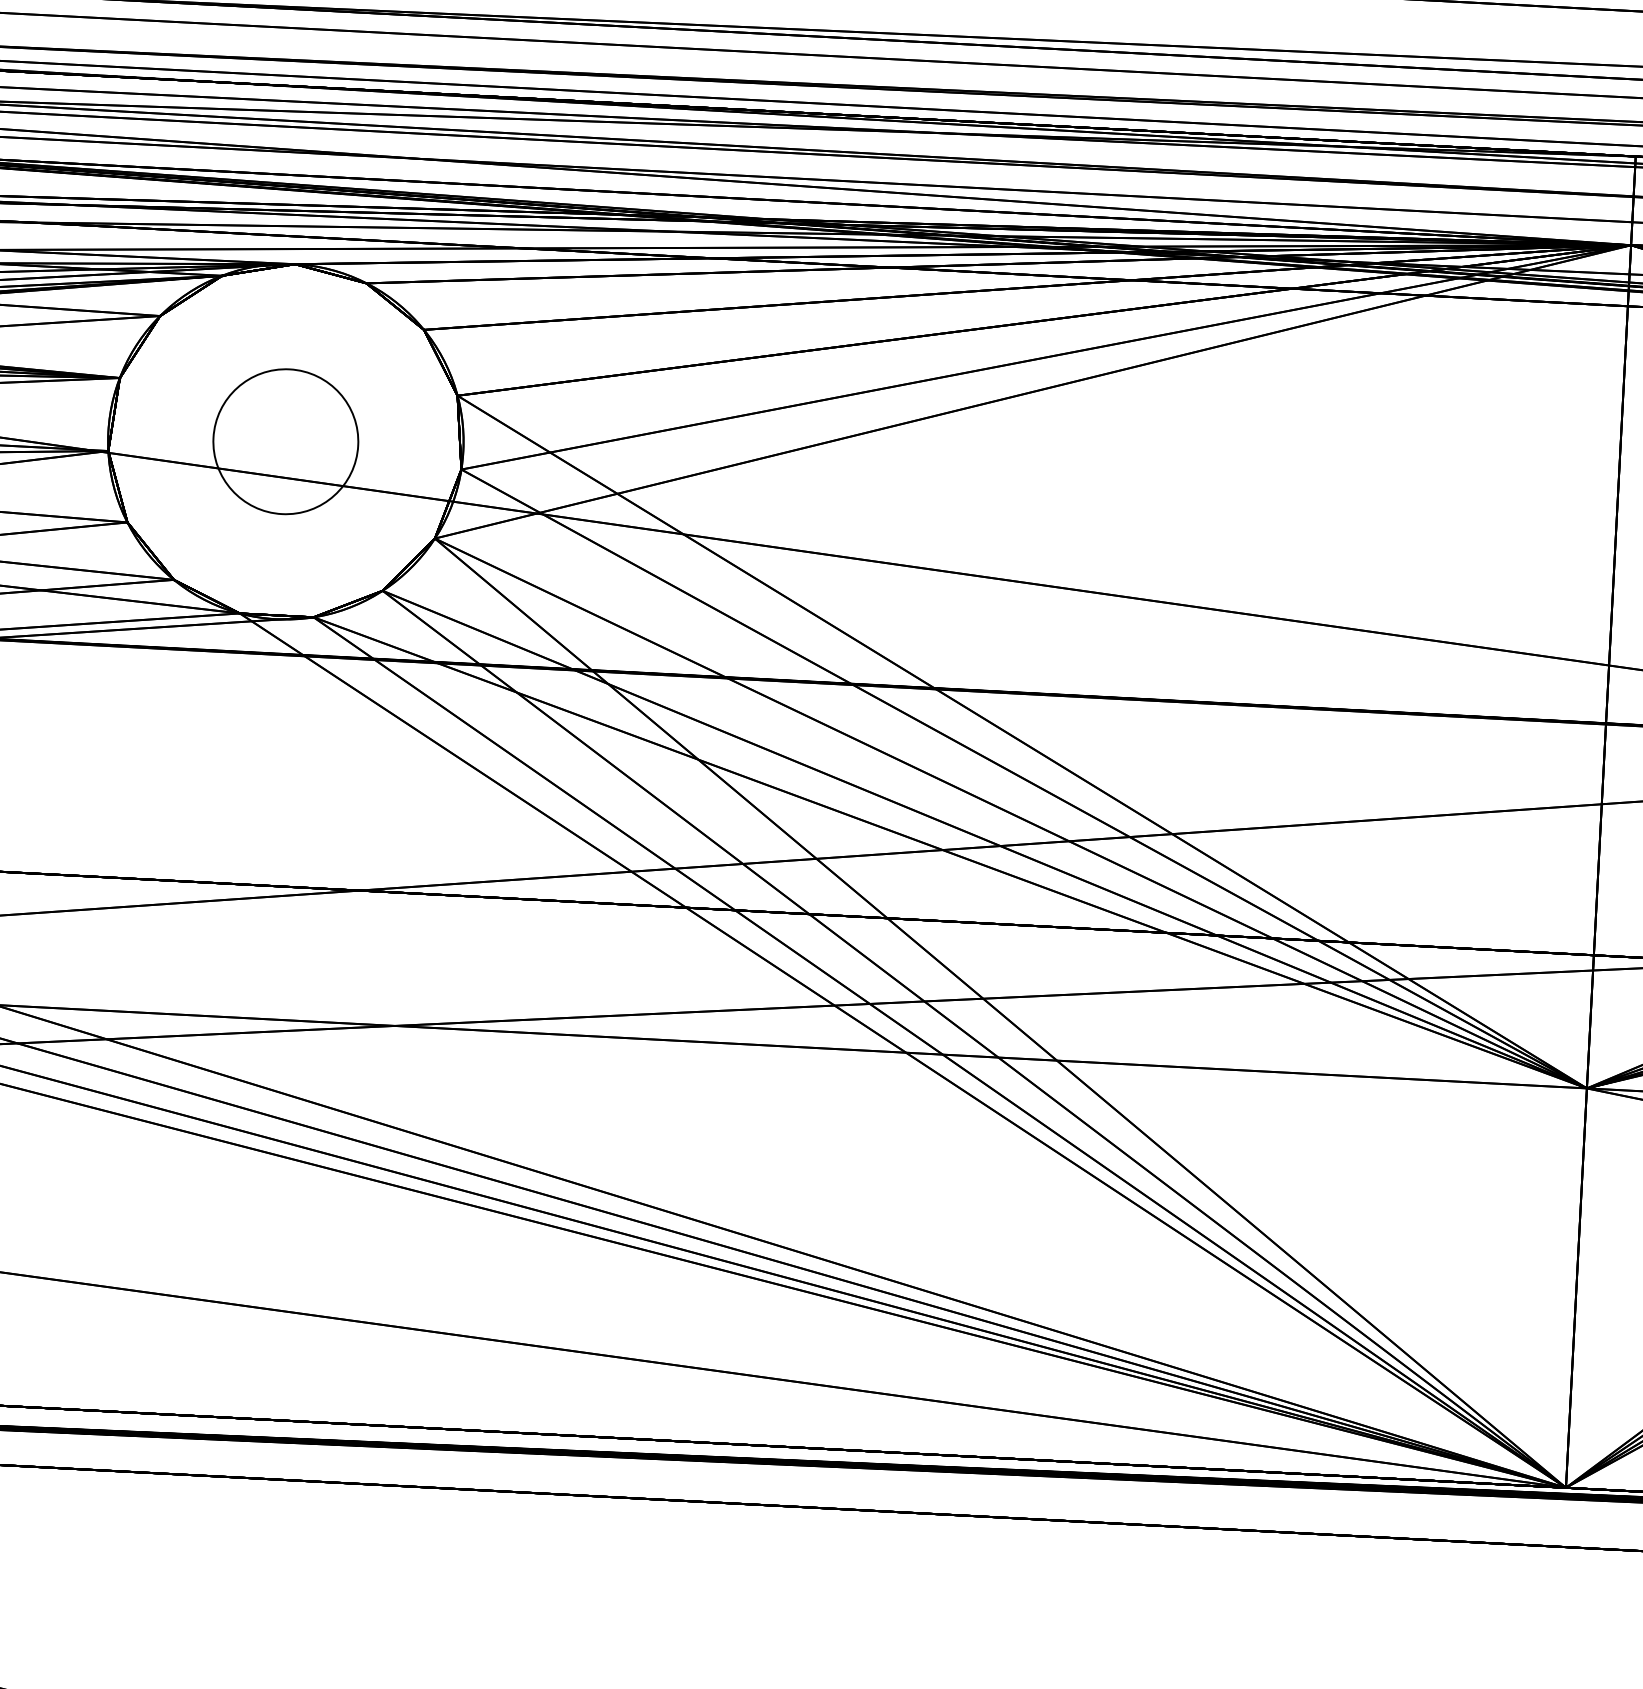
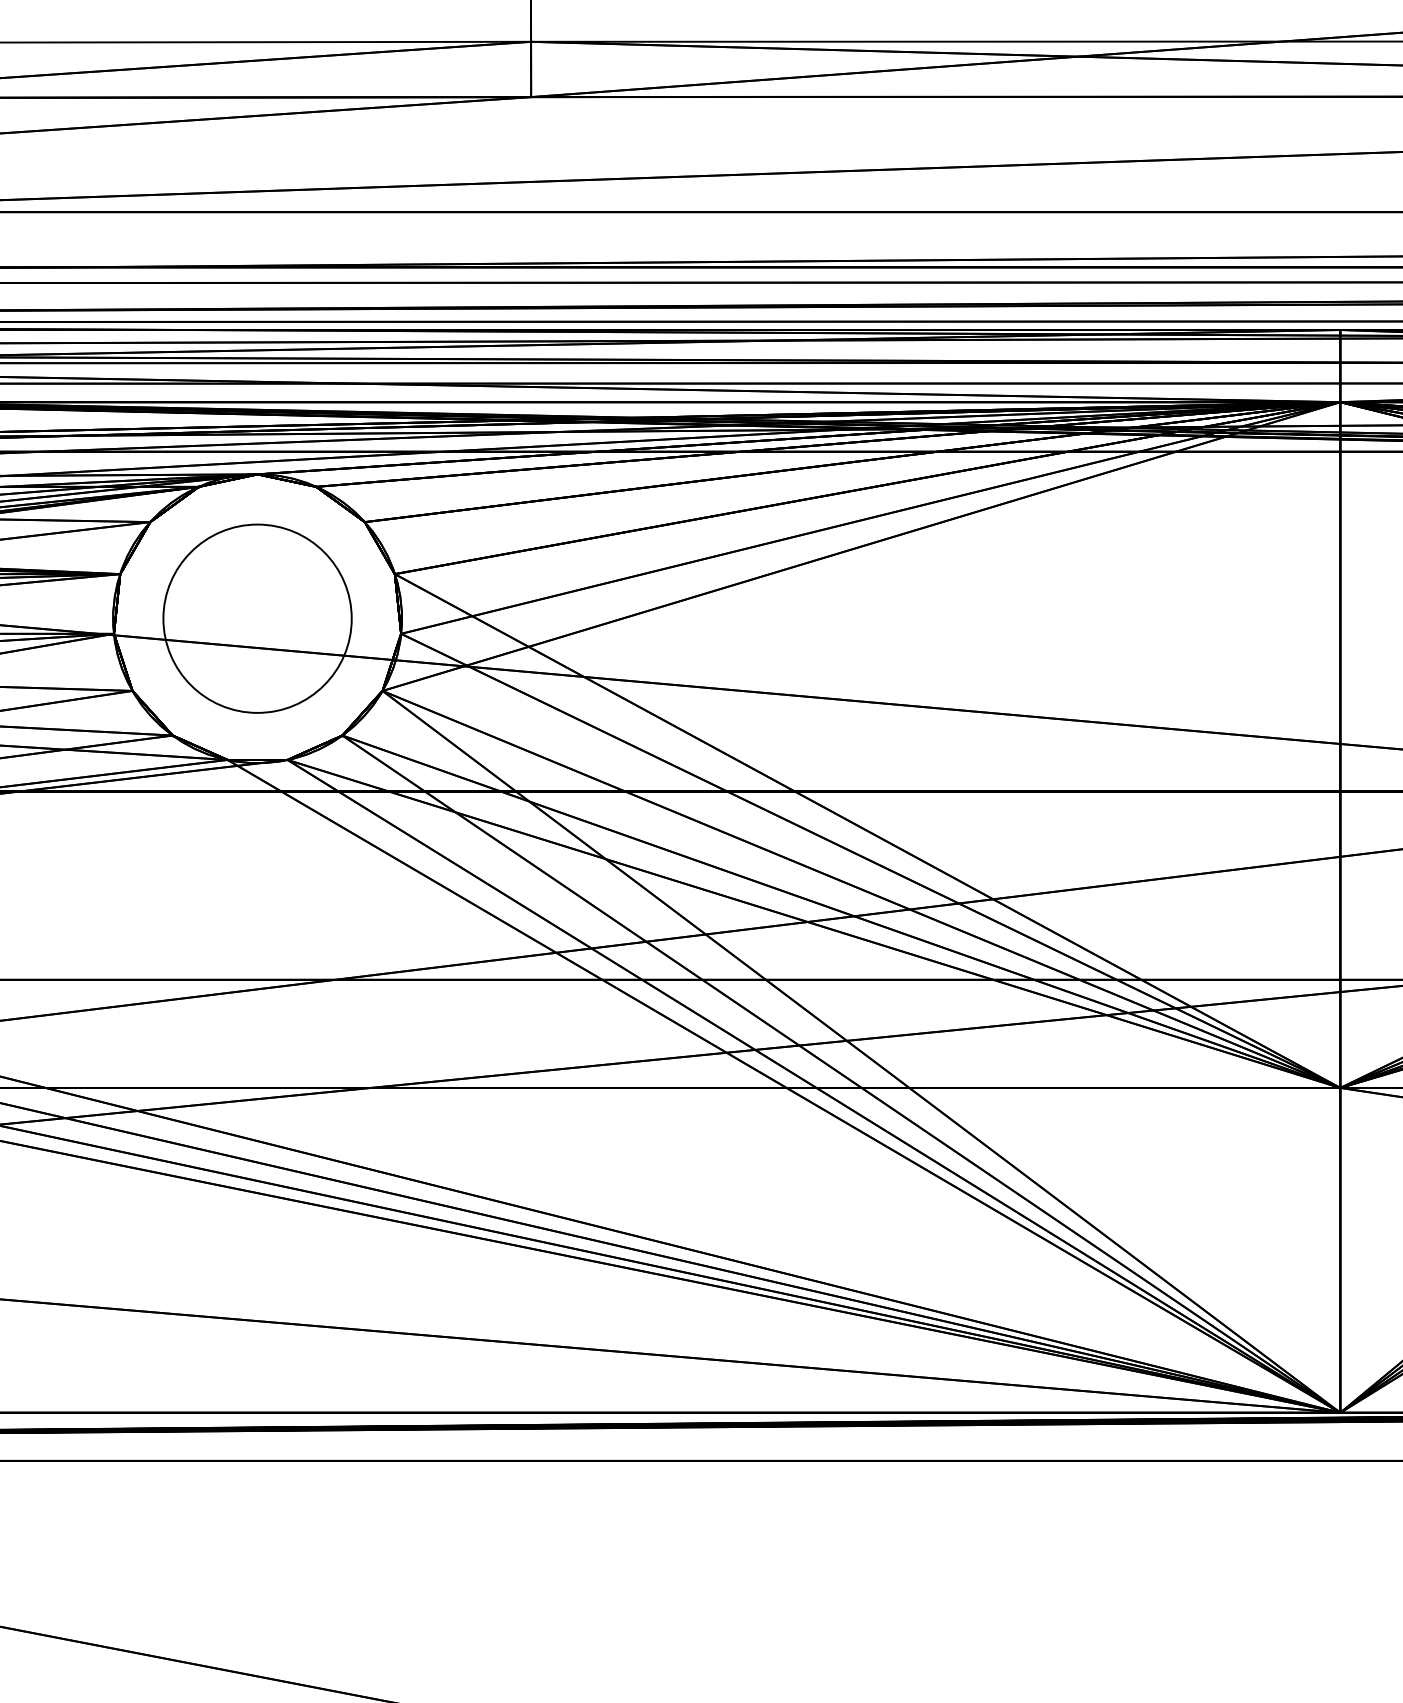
circle: (285, 441) -> (257, 618), size x1.6

